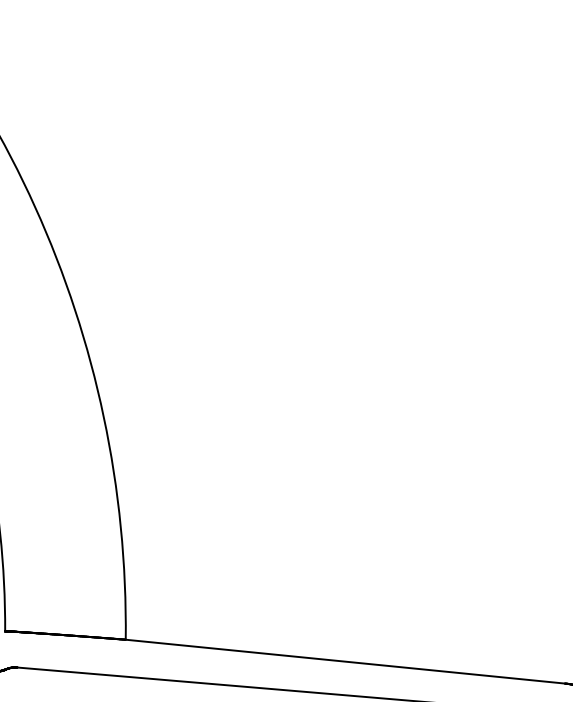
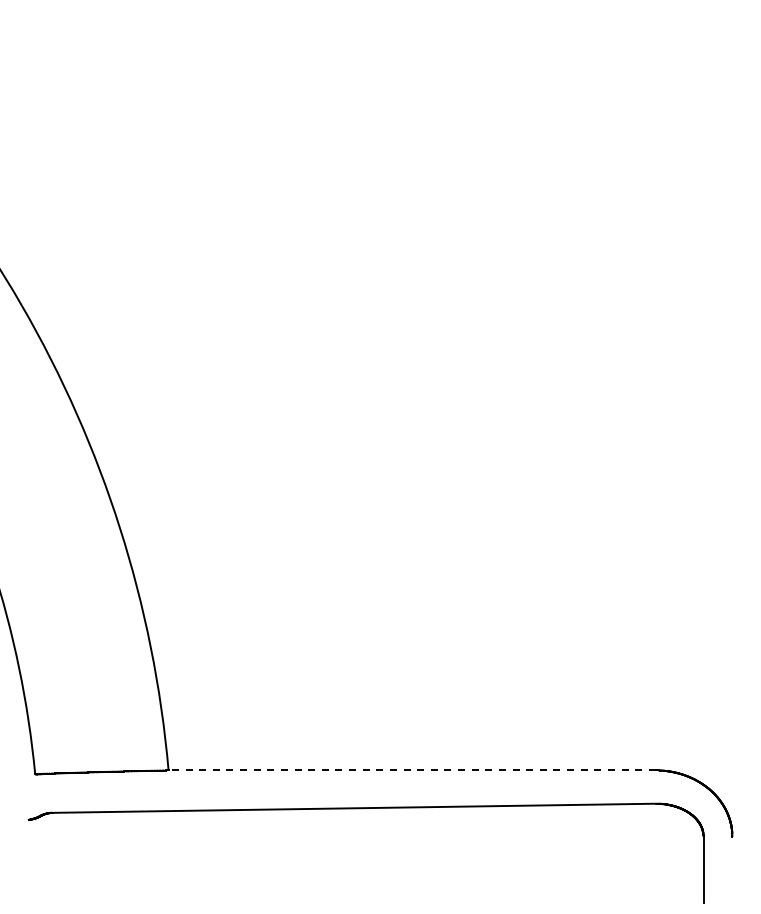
line: (345, 661) -> (412, 770), solid -> dashed

